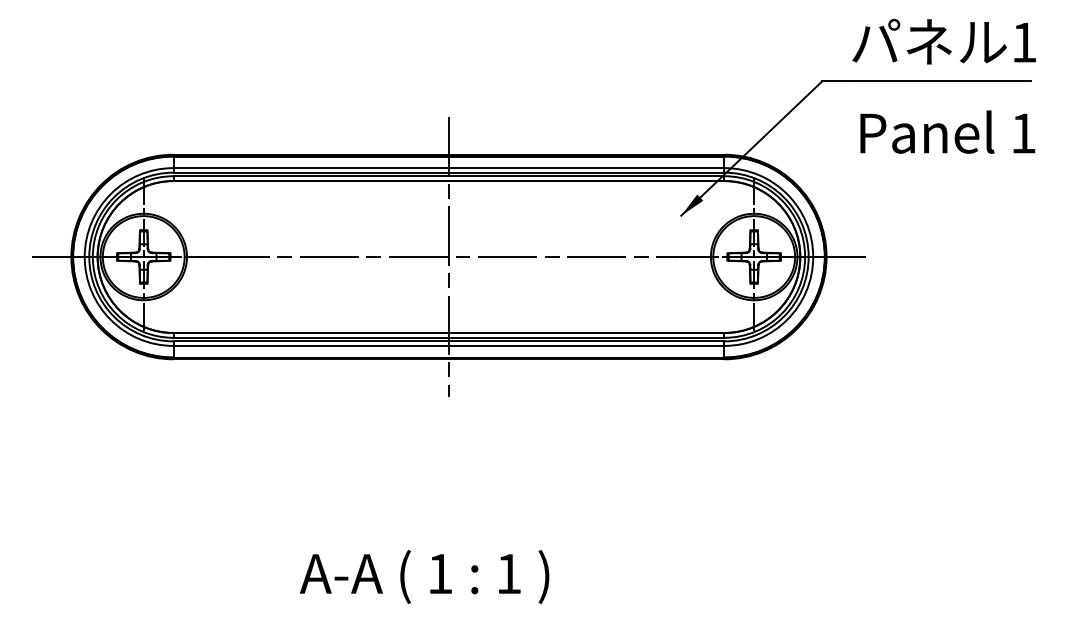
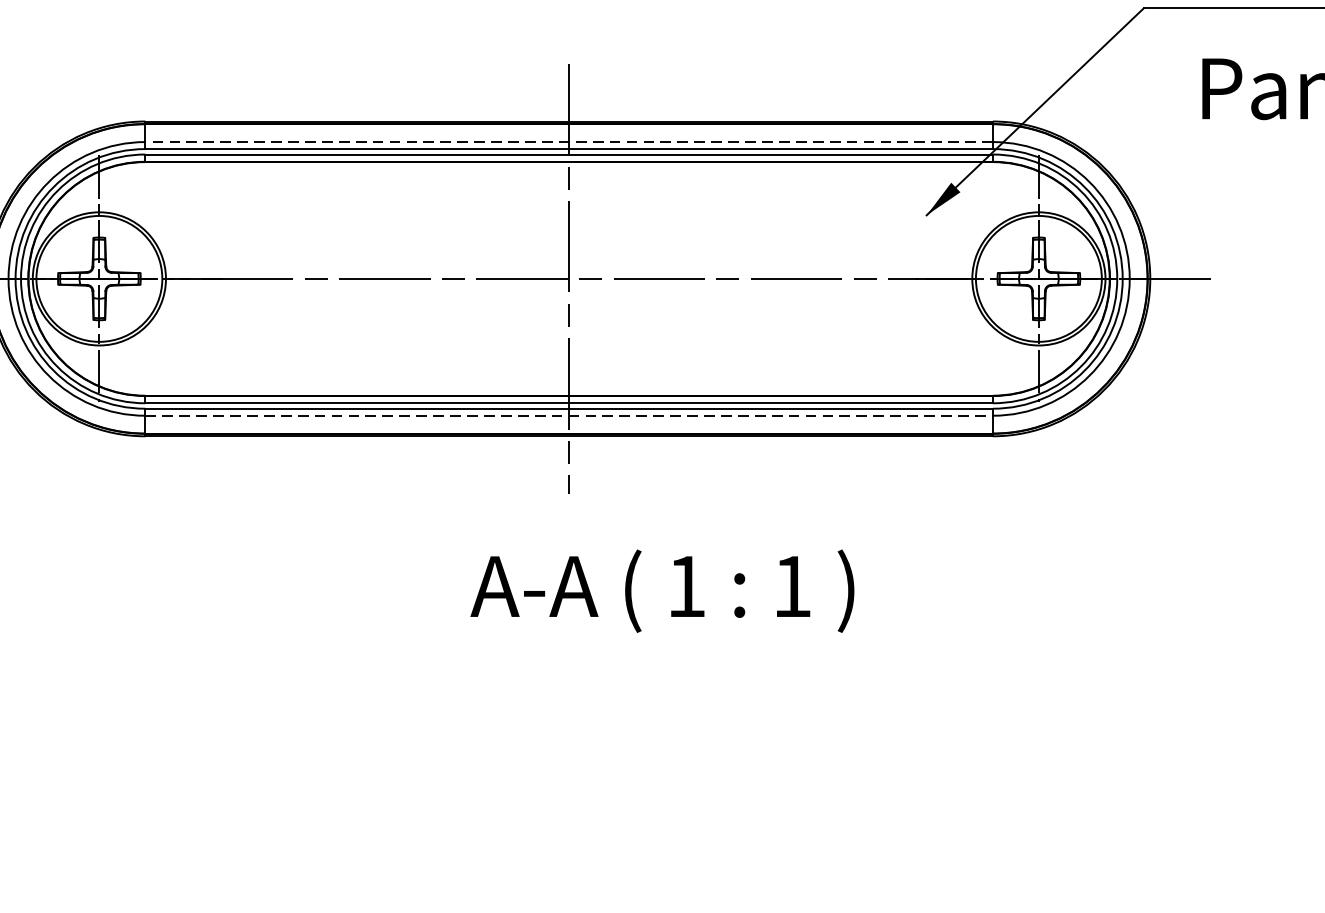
line: (448, 168) -> (568, 142), solid -> dashed
line: (449, 345) -> (569, 415), solid -> dashed
text: (424, 576) -> (662, 590), moved

